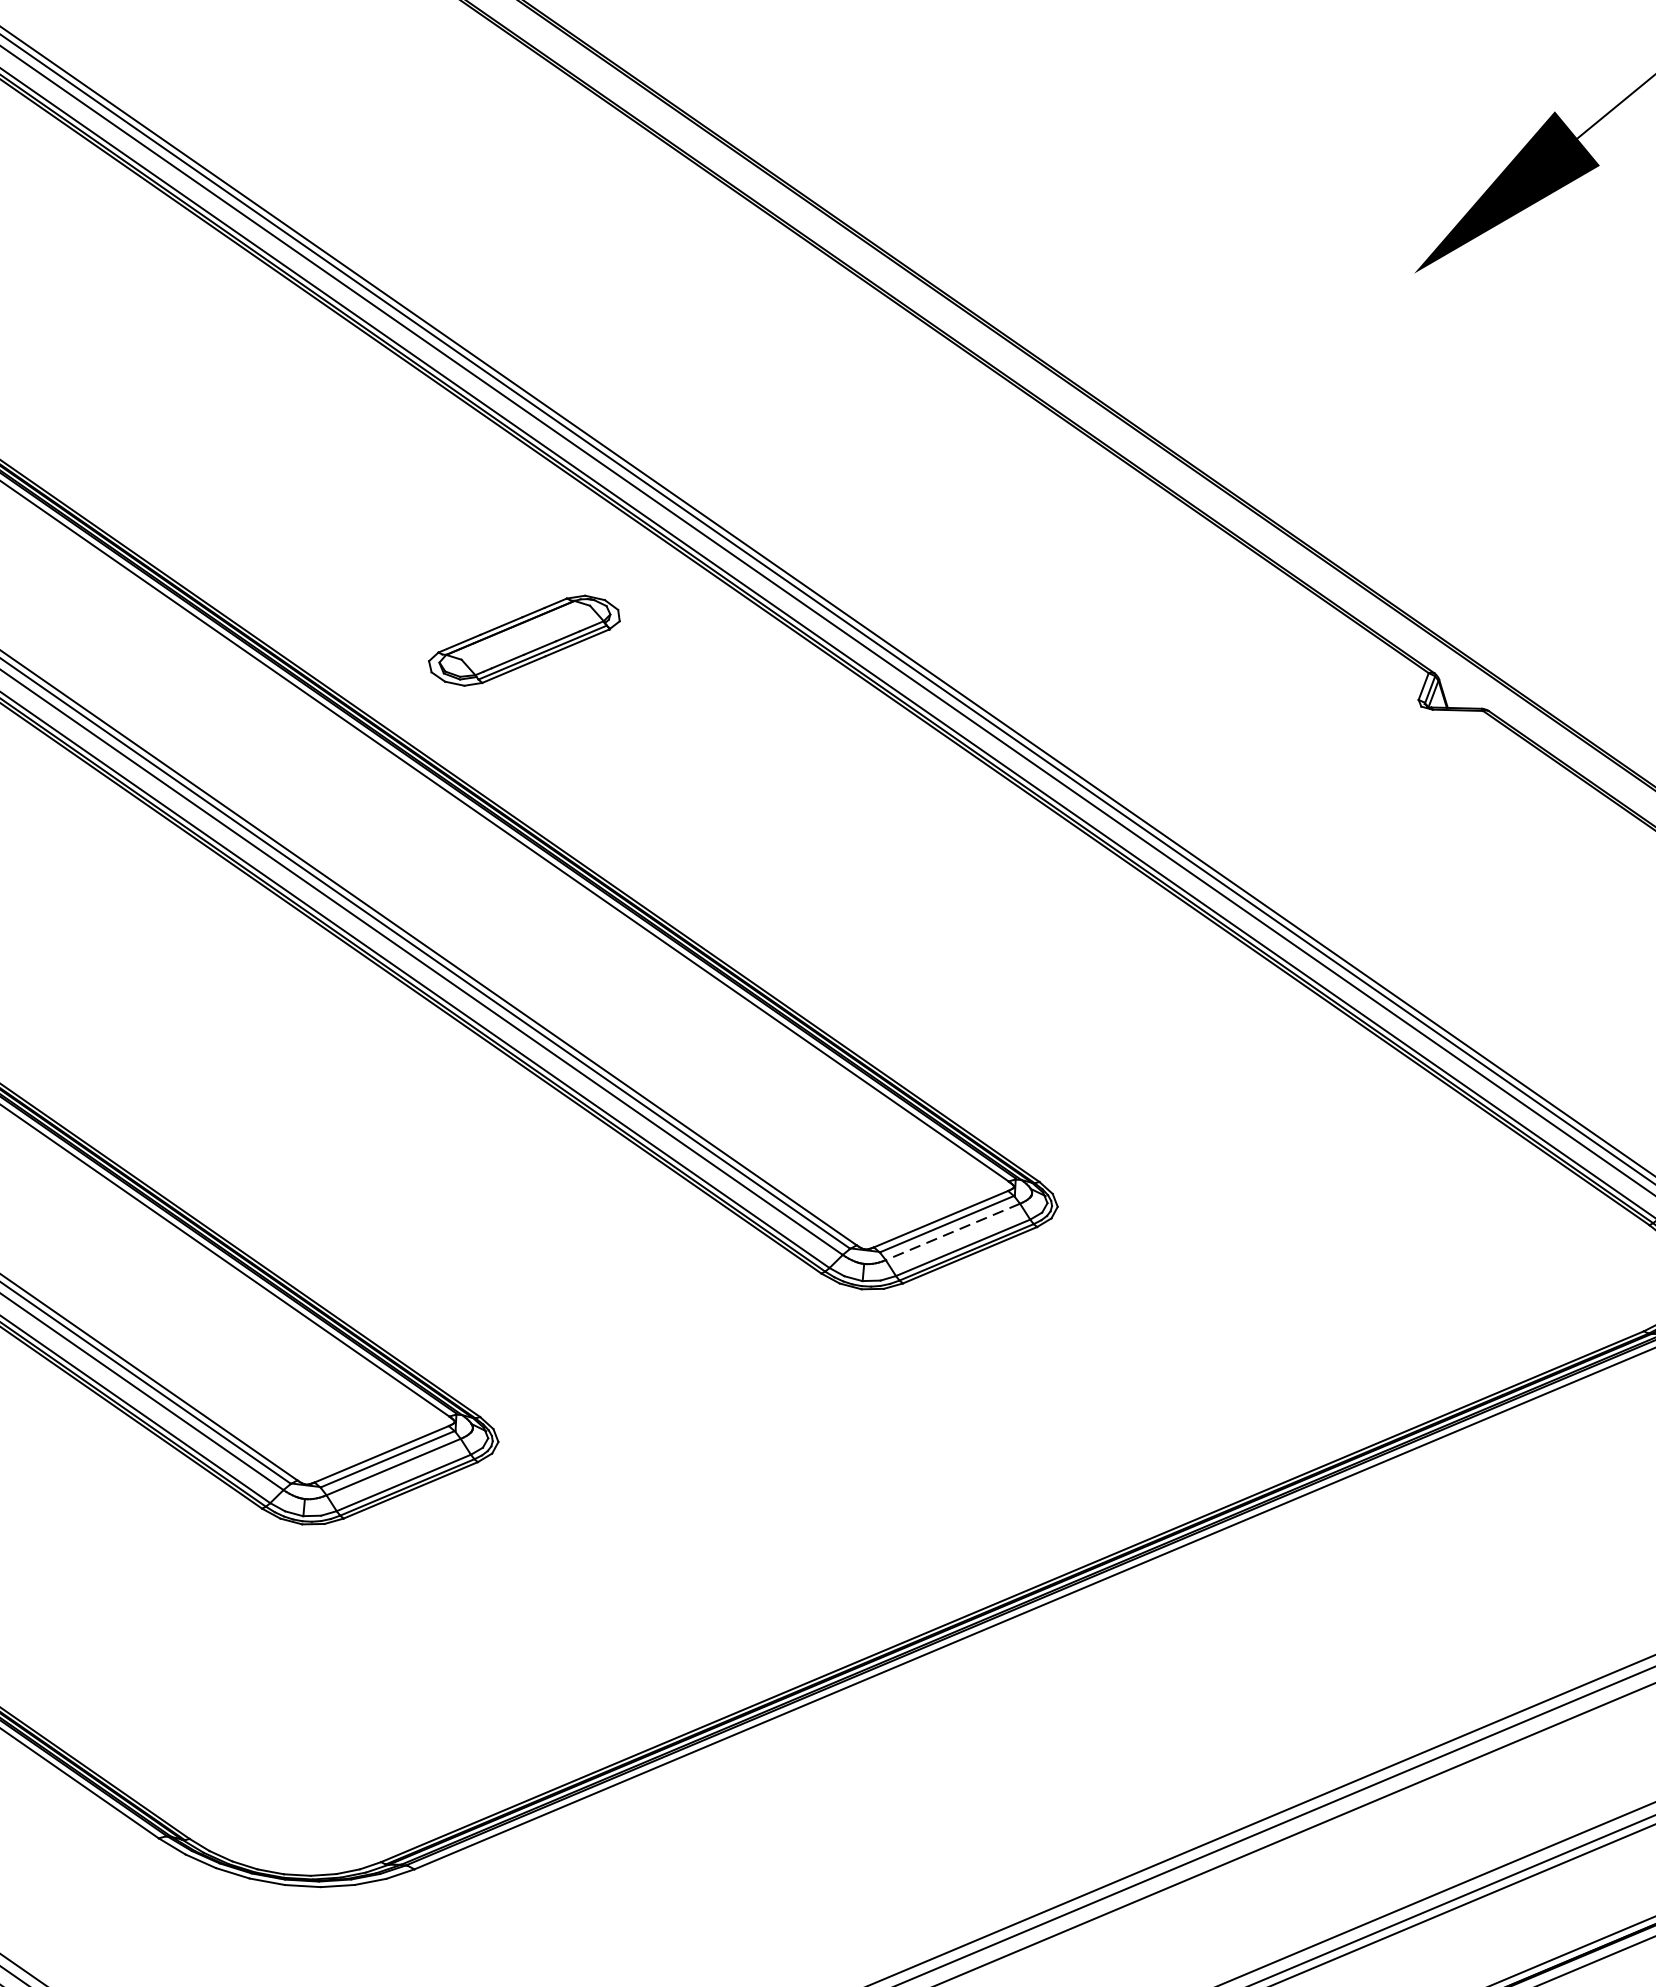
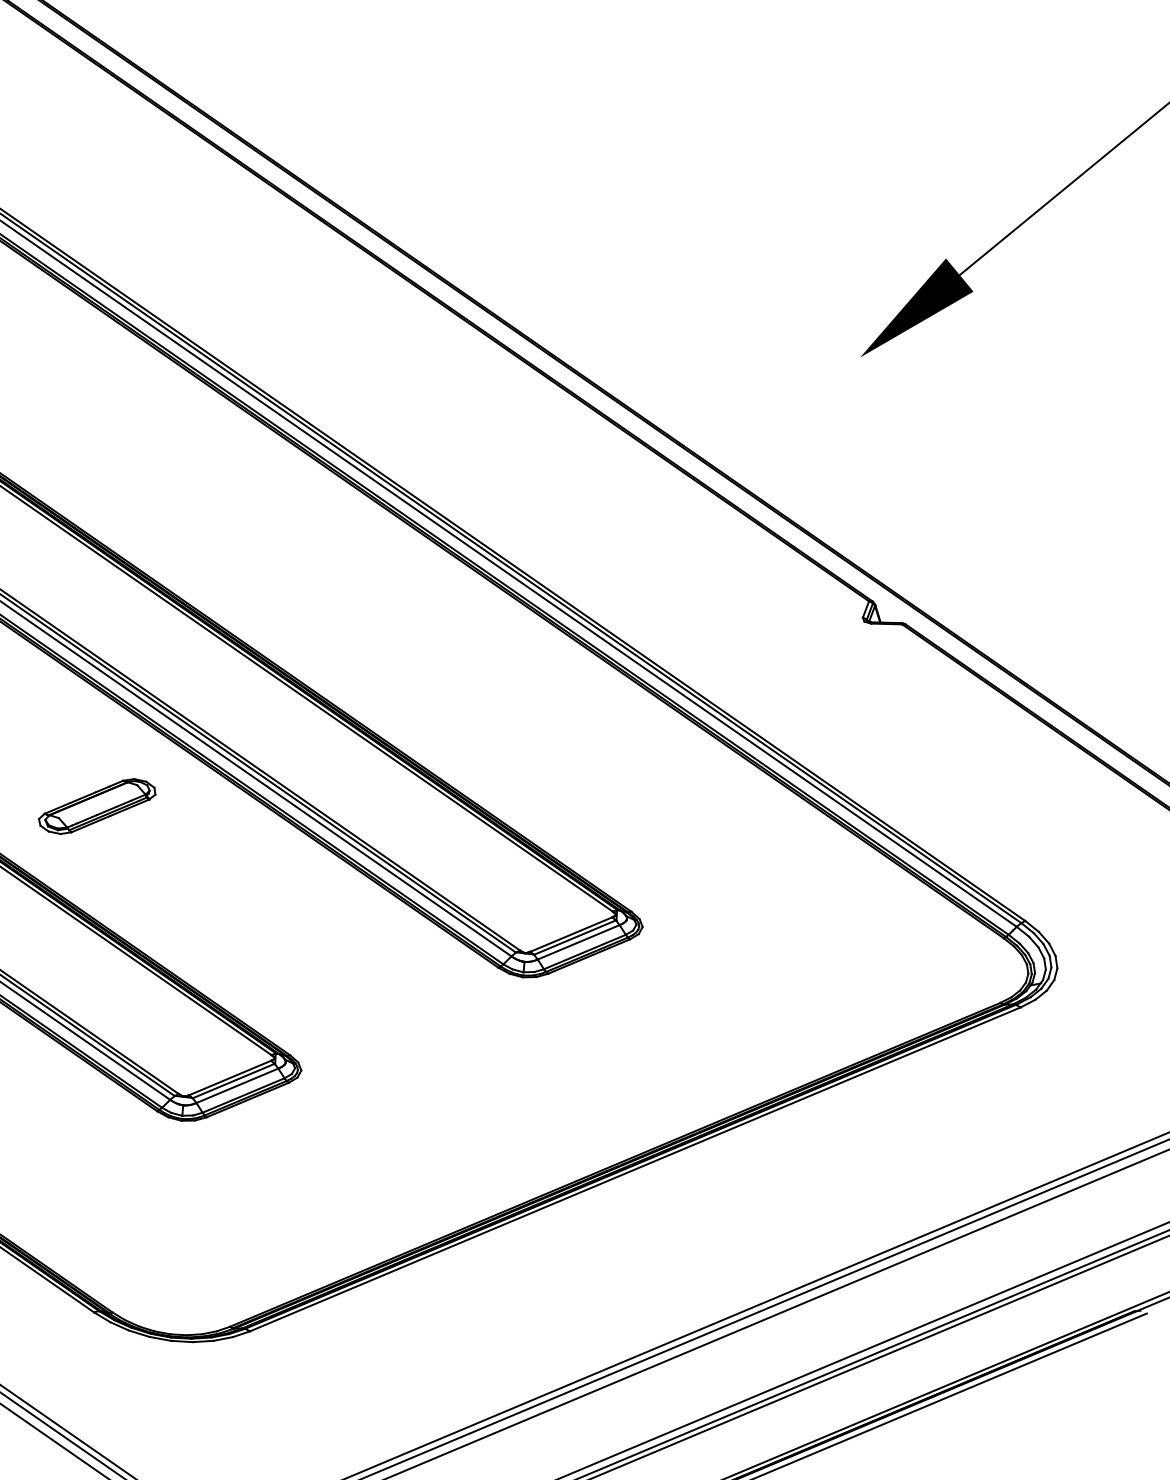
part: (524, 640) -> (97, 806), moved
line: (952, 1232) -> (578, 942), dashed -> solid

